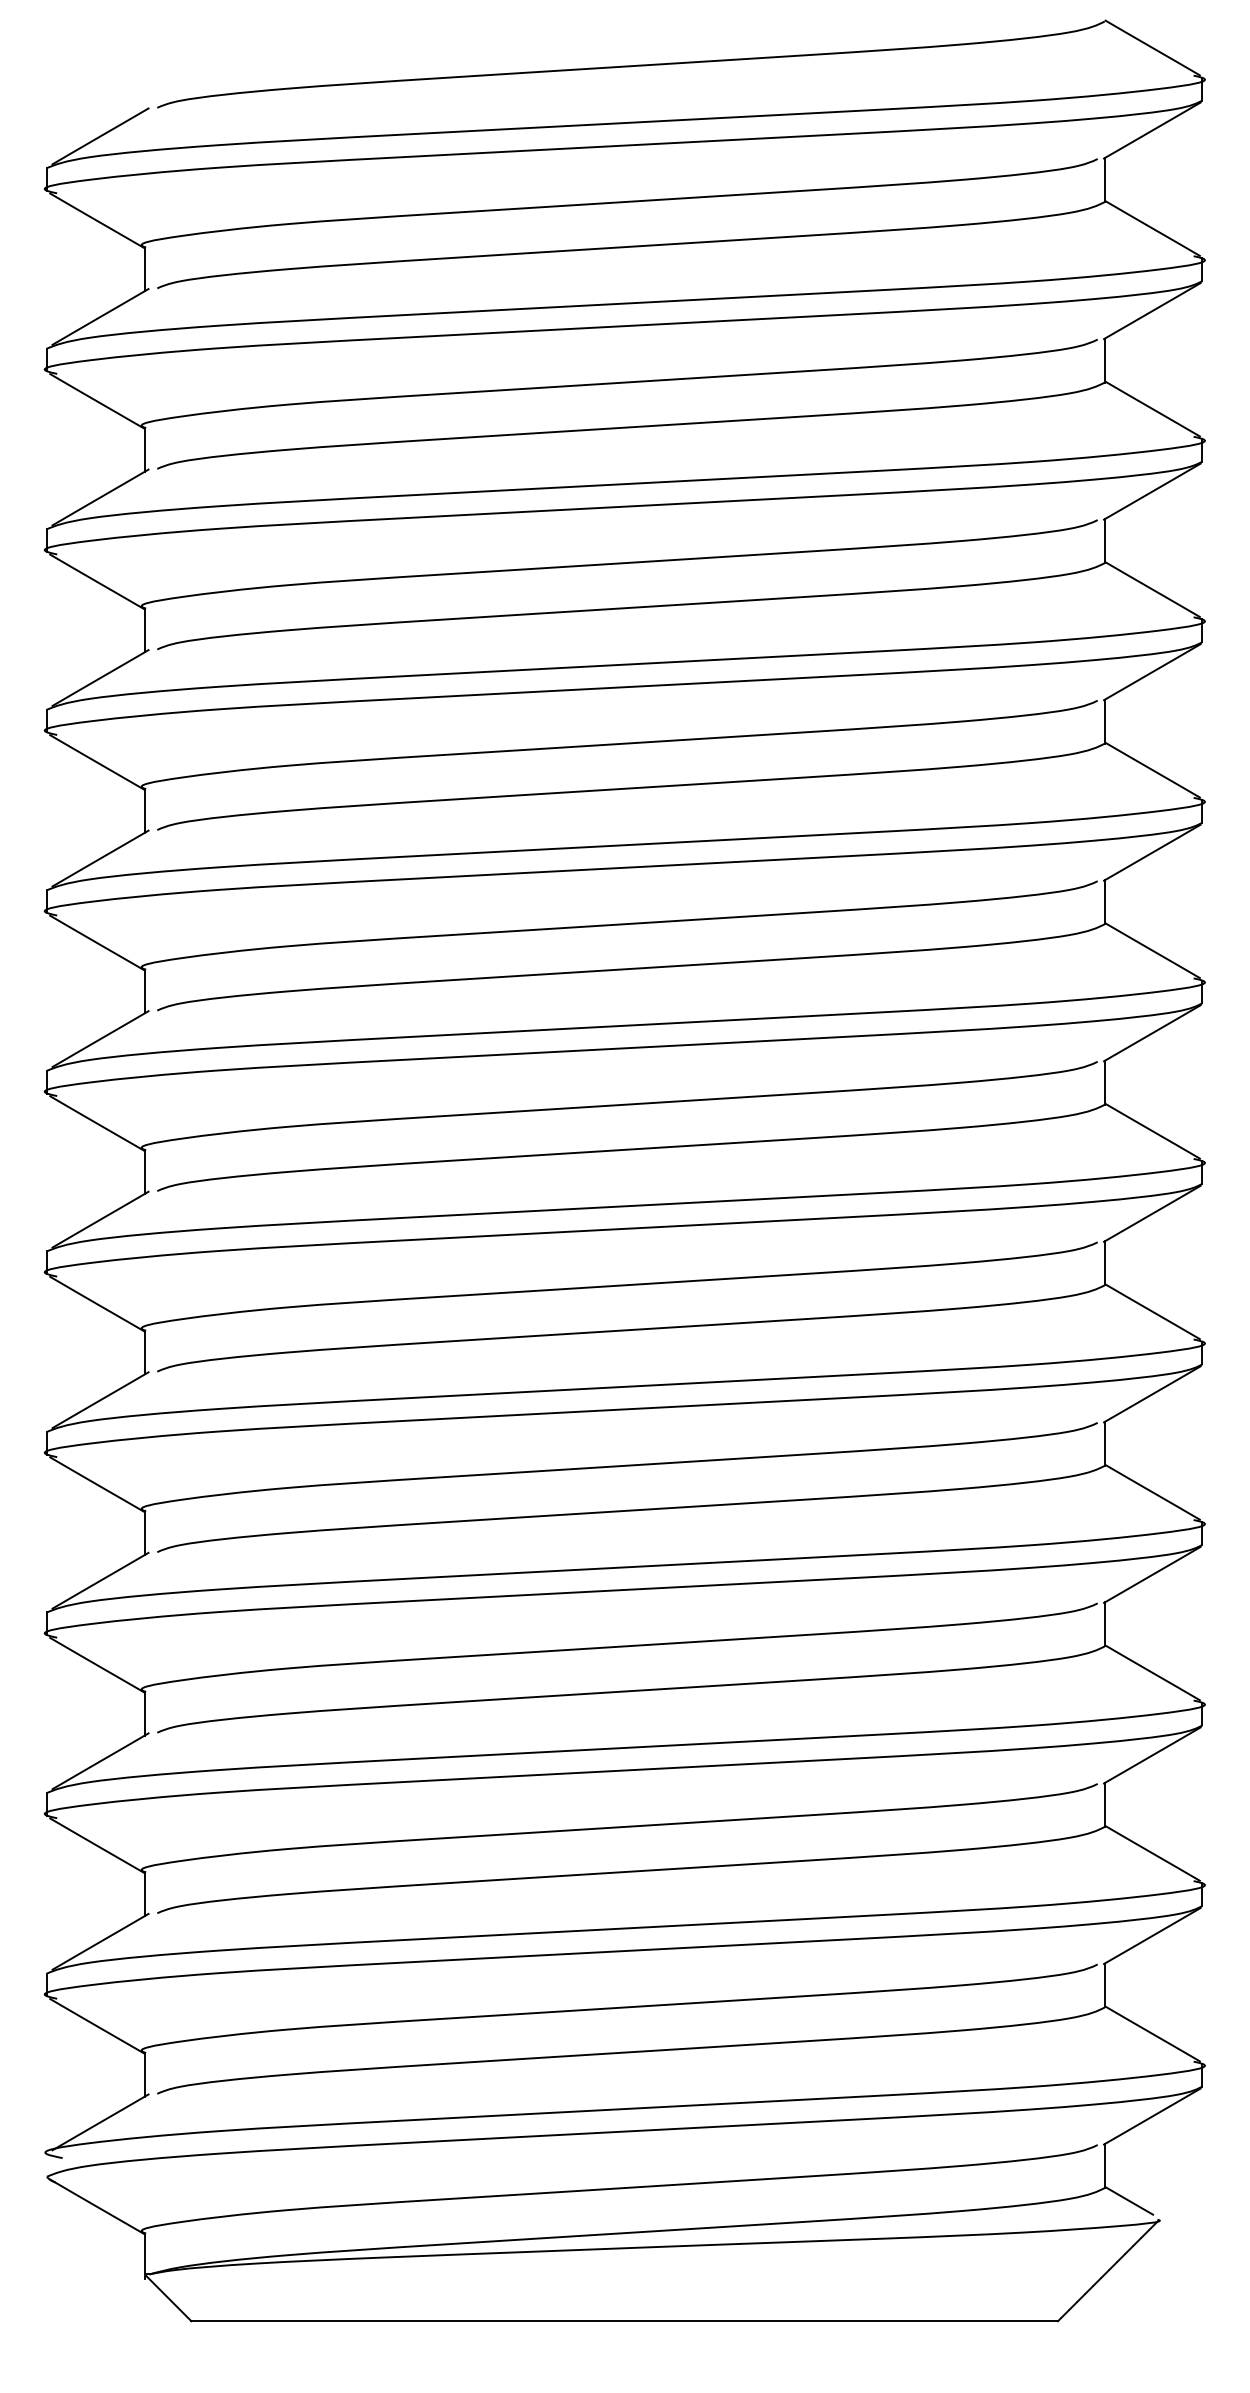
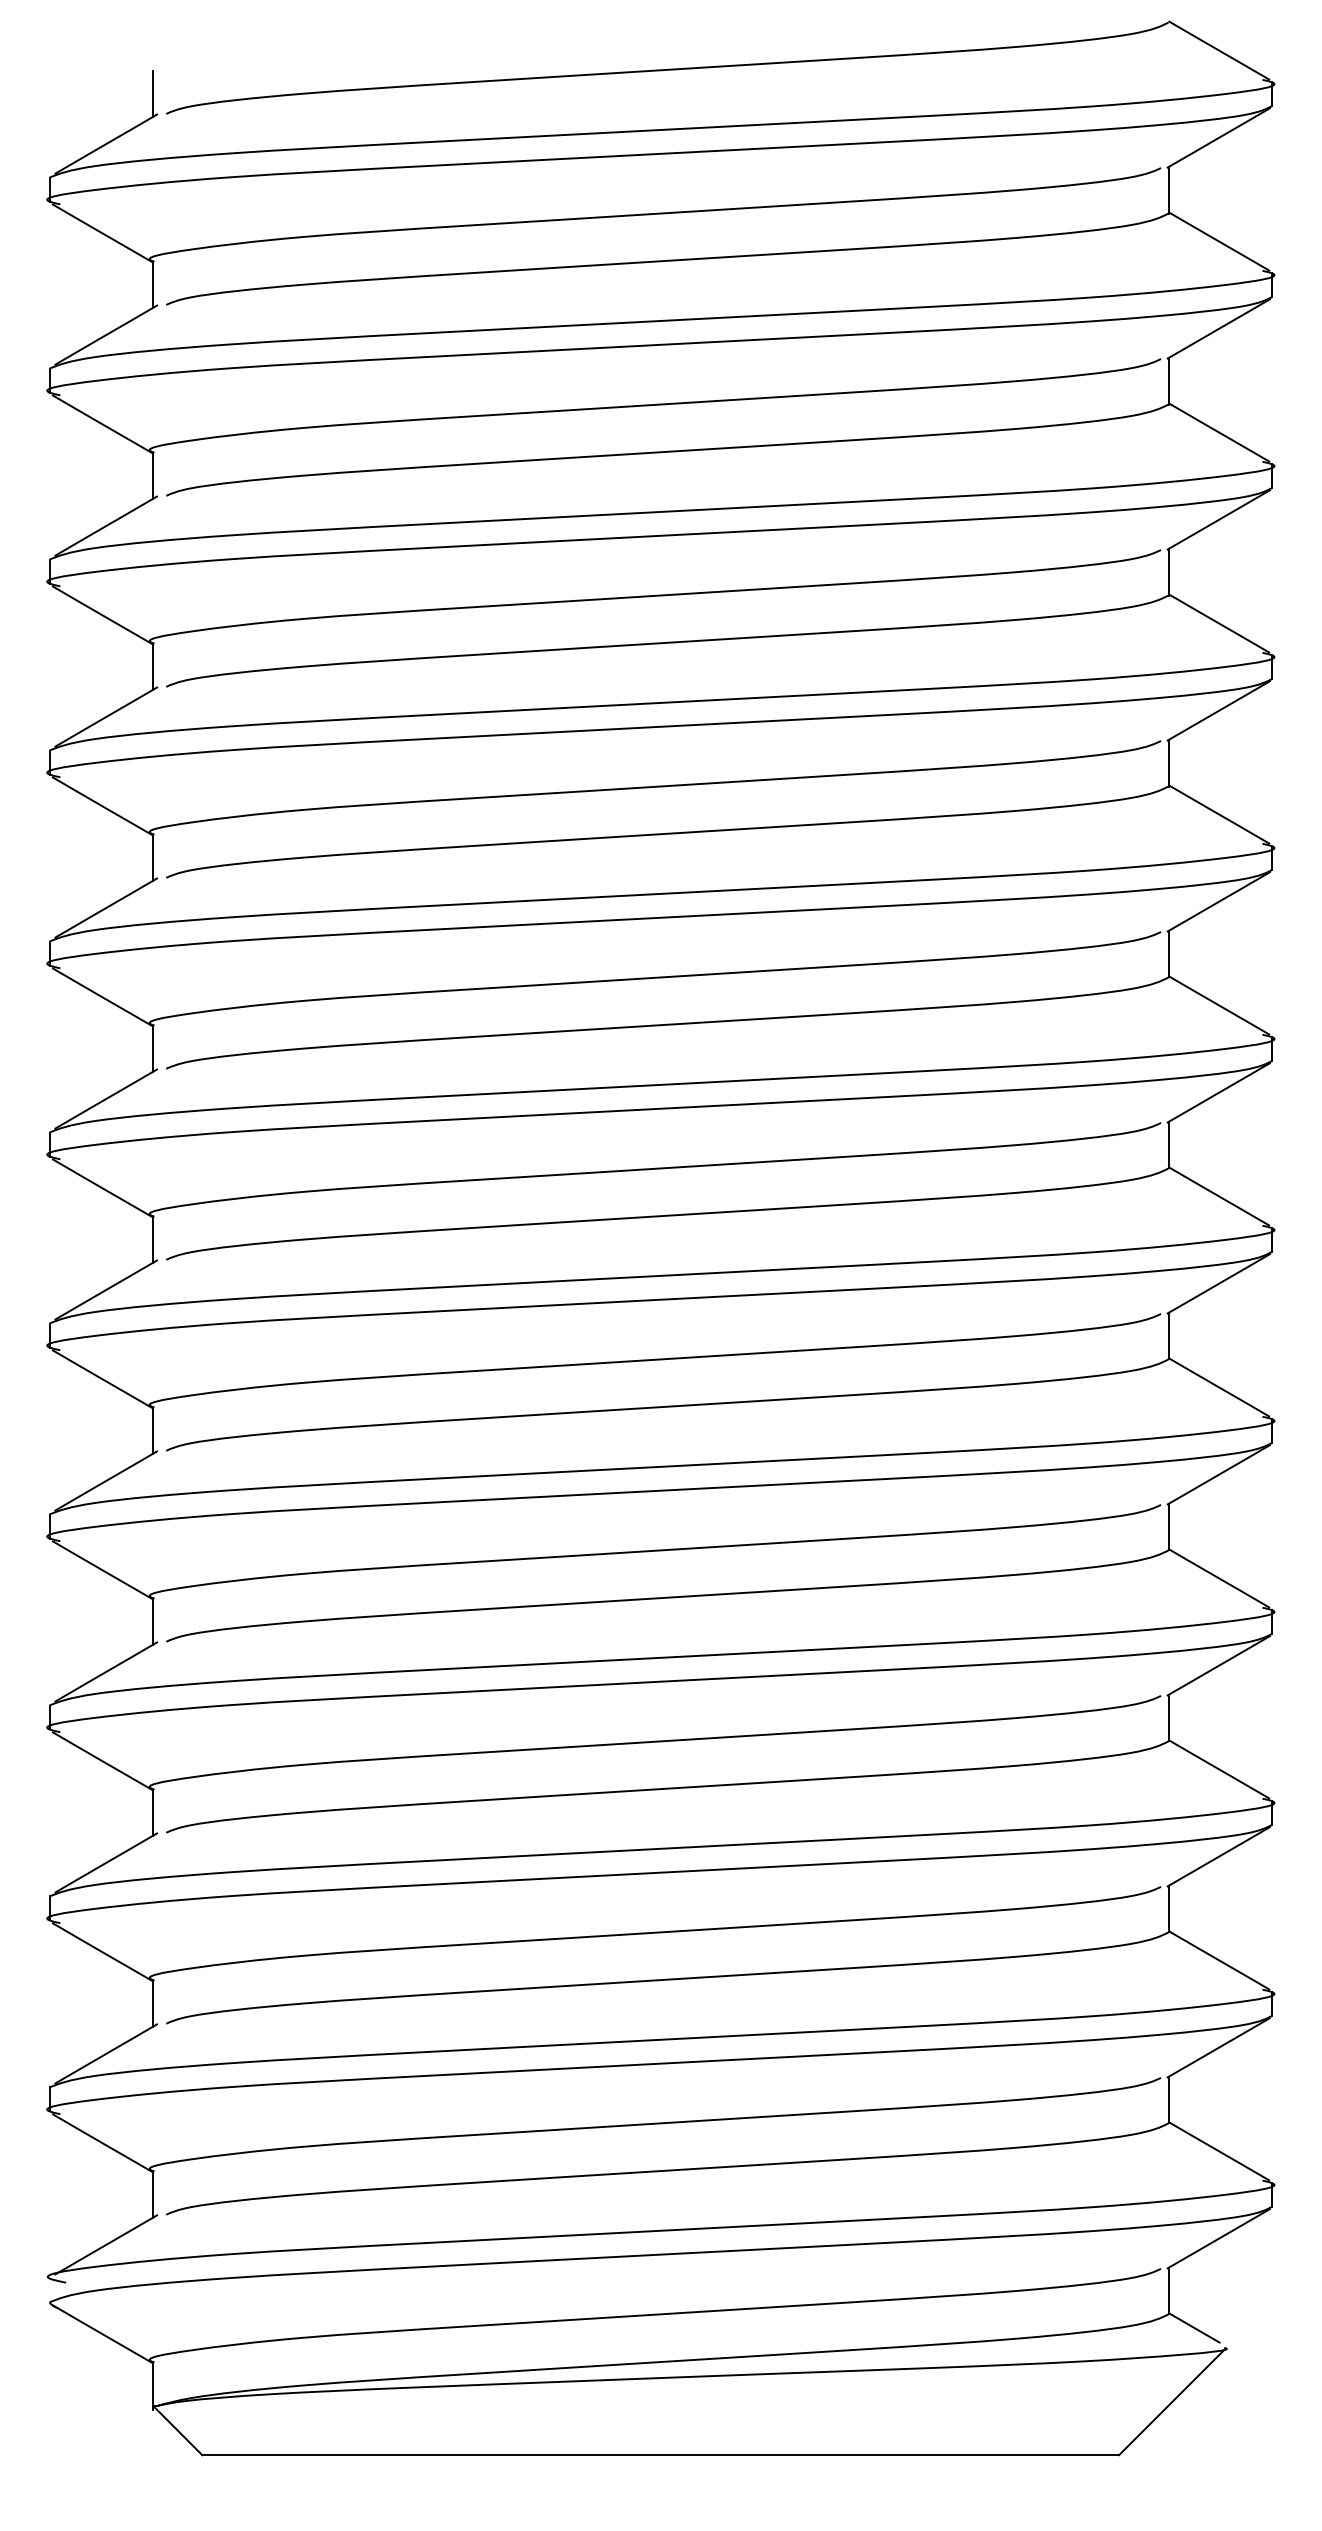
line: (144, 88) -> (152, 93), added

